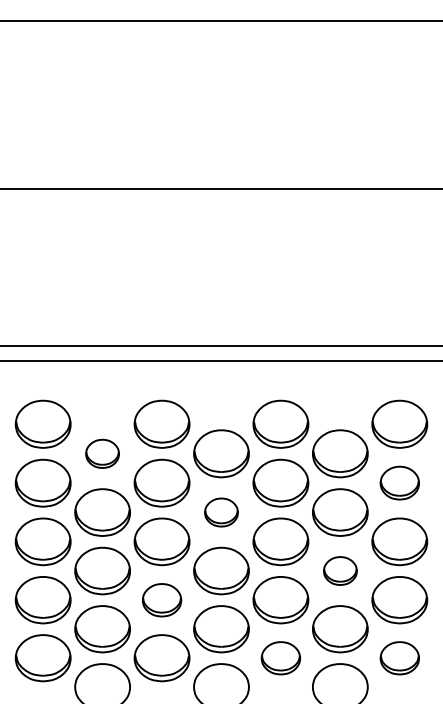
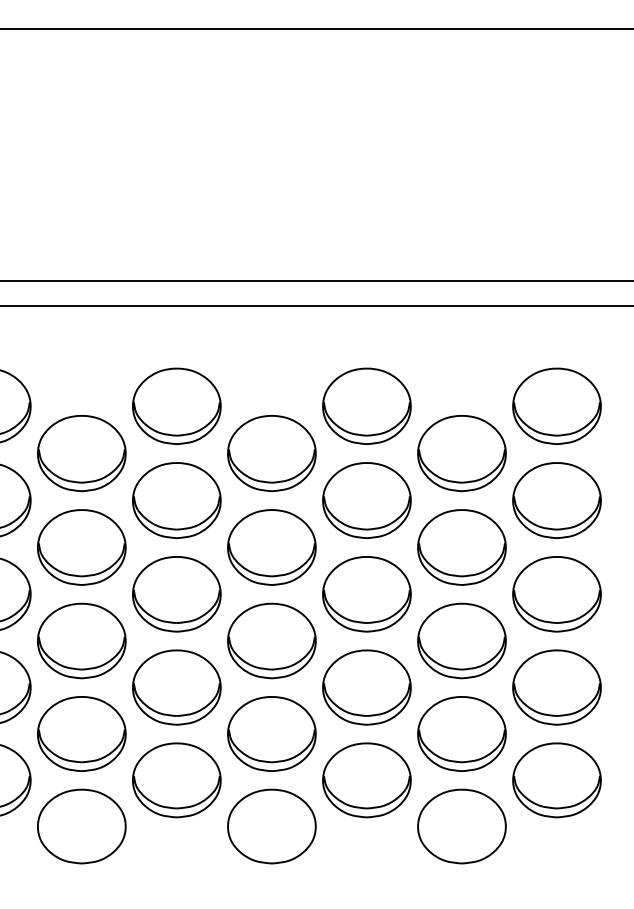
part: (102, 453) -> (81, 452), size x1.67
part: (399, 482) -> (556, 499), size x1.43
part: (221, 512) -> (271, 547), size x1.67
part: (340, 570) -> (462, 640), size x1.67
part: (161, 600) -> (175, 688), size x1.43
part: (280, 658) -> (366, 780), size x1.43
part: (399, 658) -> (556, 780), size x1.43

